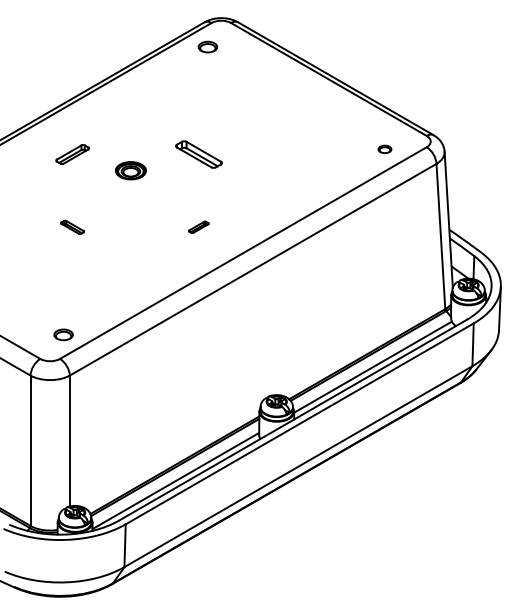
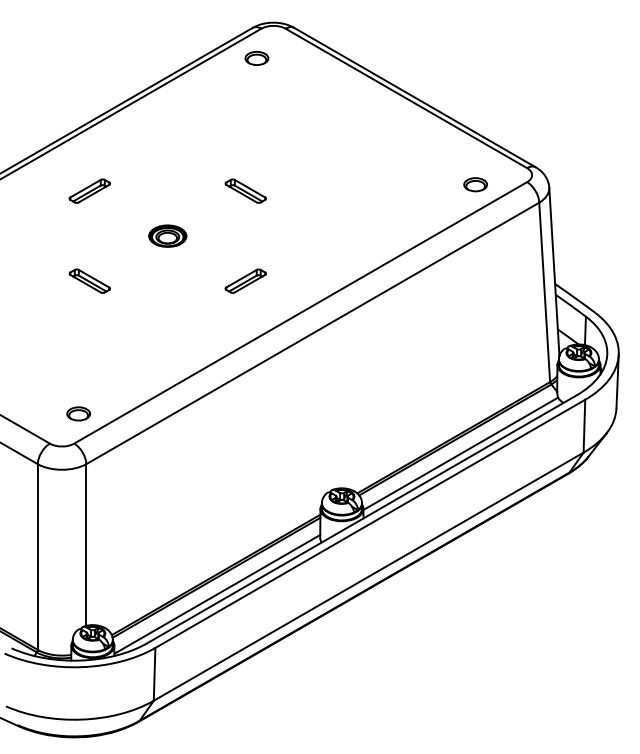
part: (384, 149) -> (475, 184), size x1.43
part: (198, 154) -> (245, 190), size x0.71
part: (130, 170) -> (167, 235), moved
part: (72, 226) -> (89, 280), size x1.43
part: (198, 226) -> (245, 280), size x1.67

